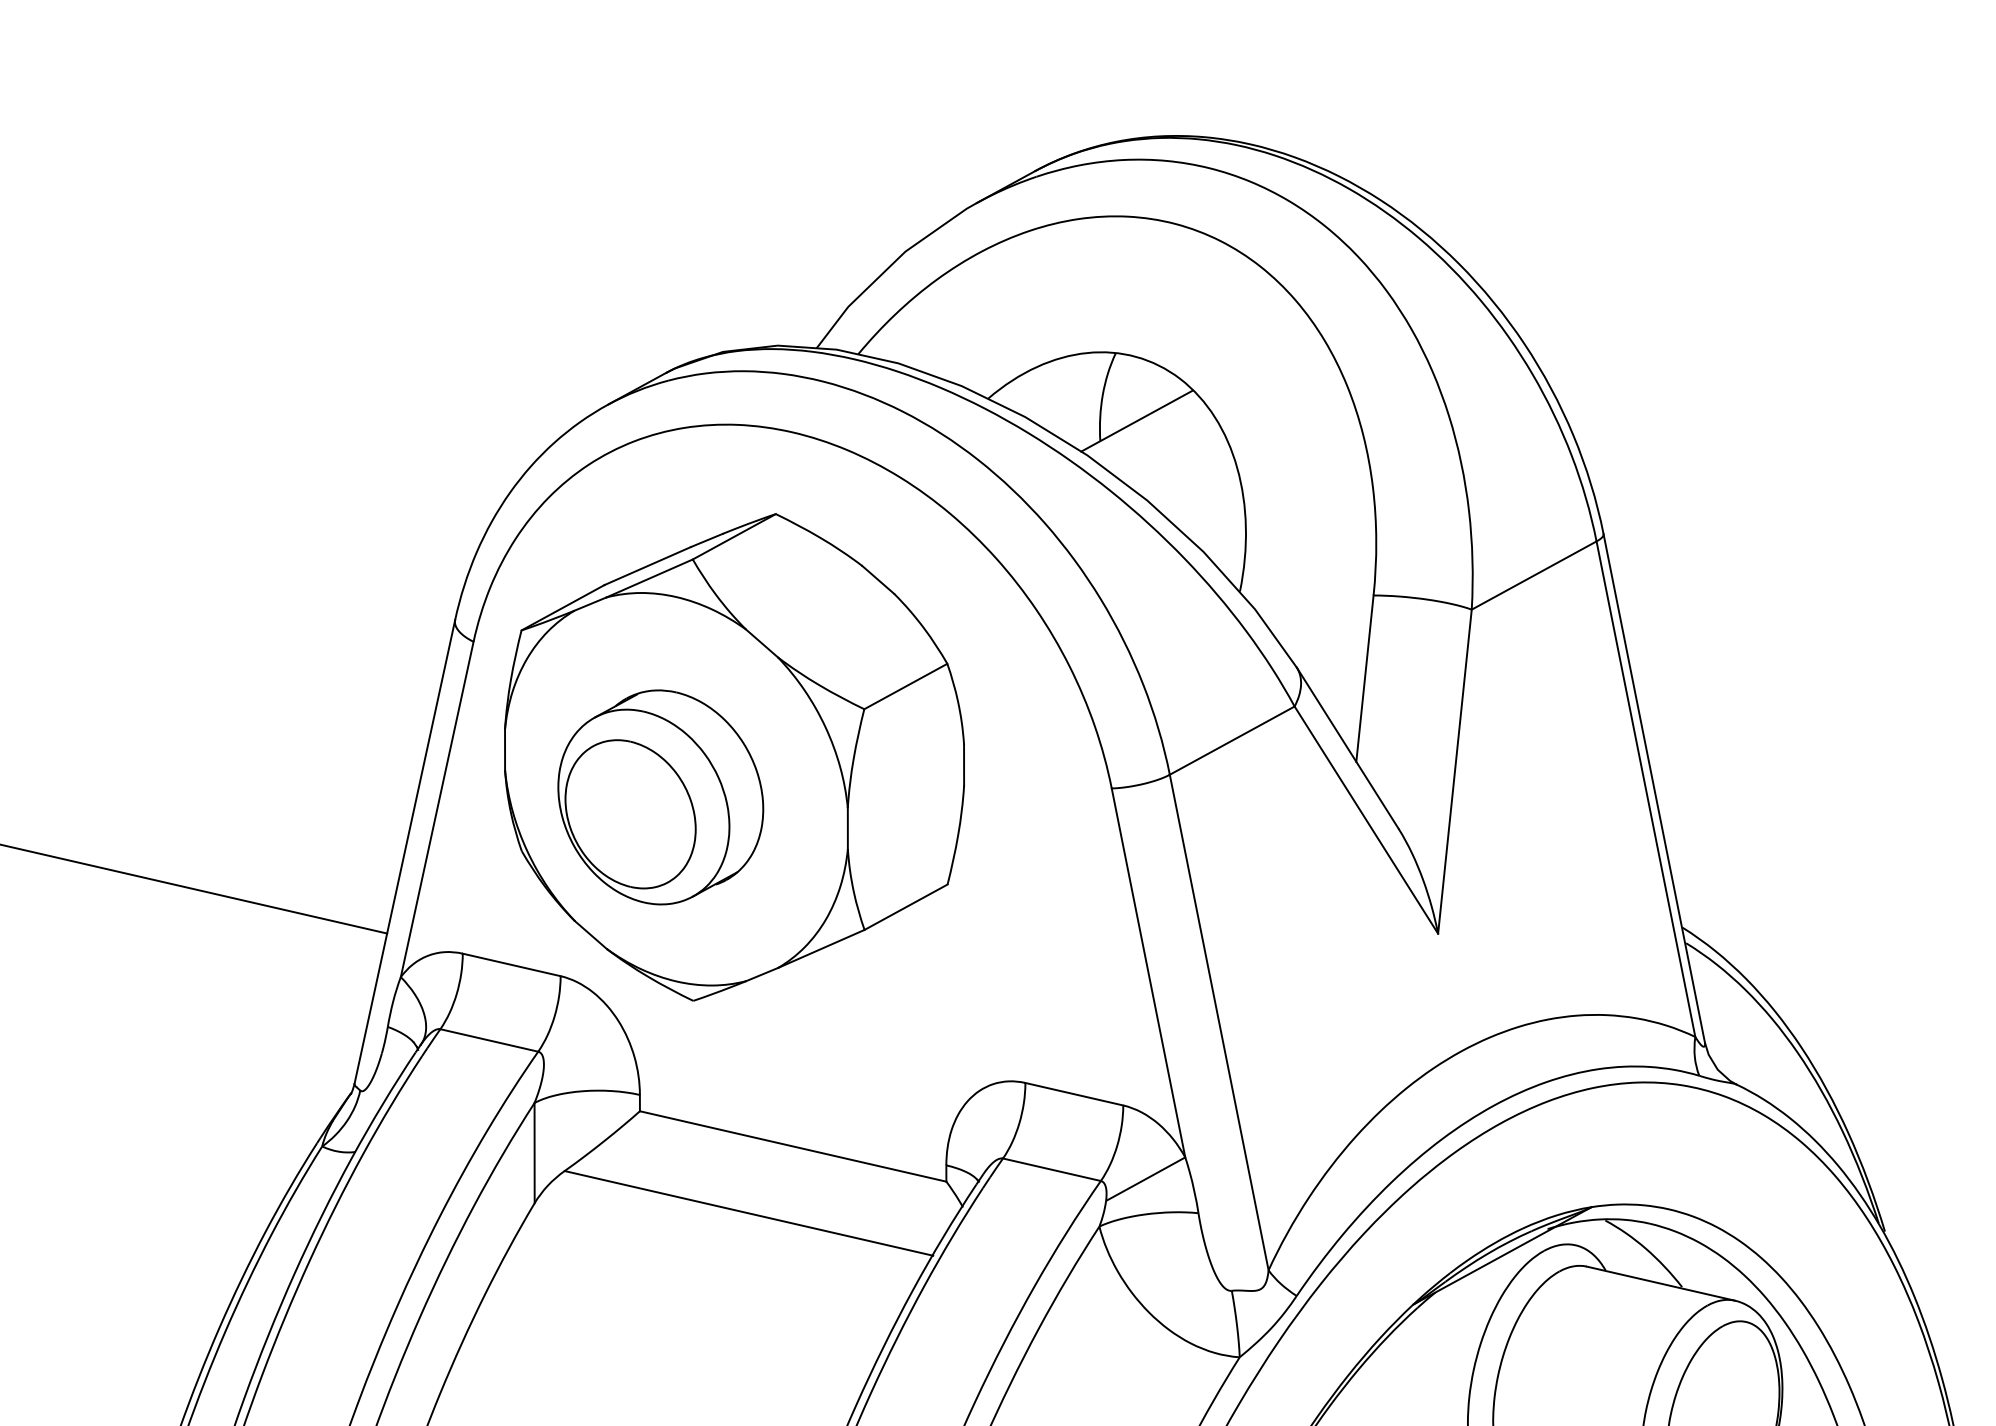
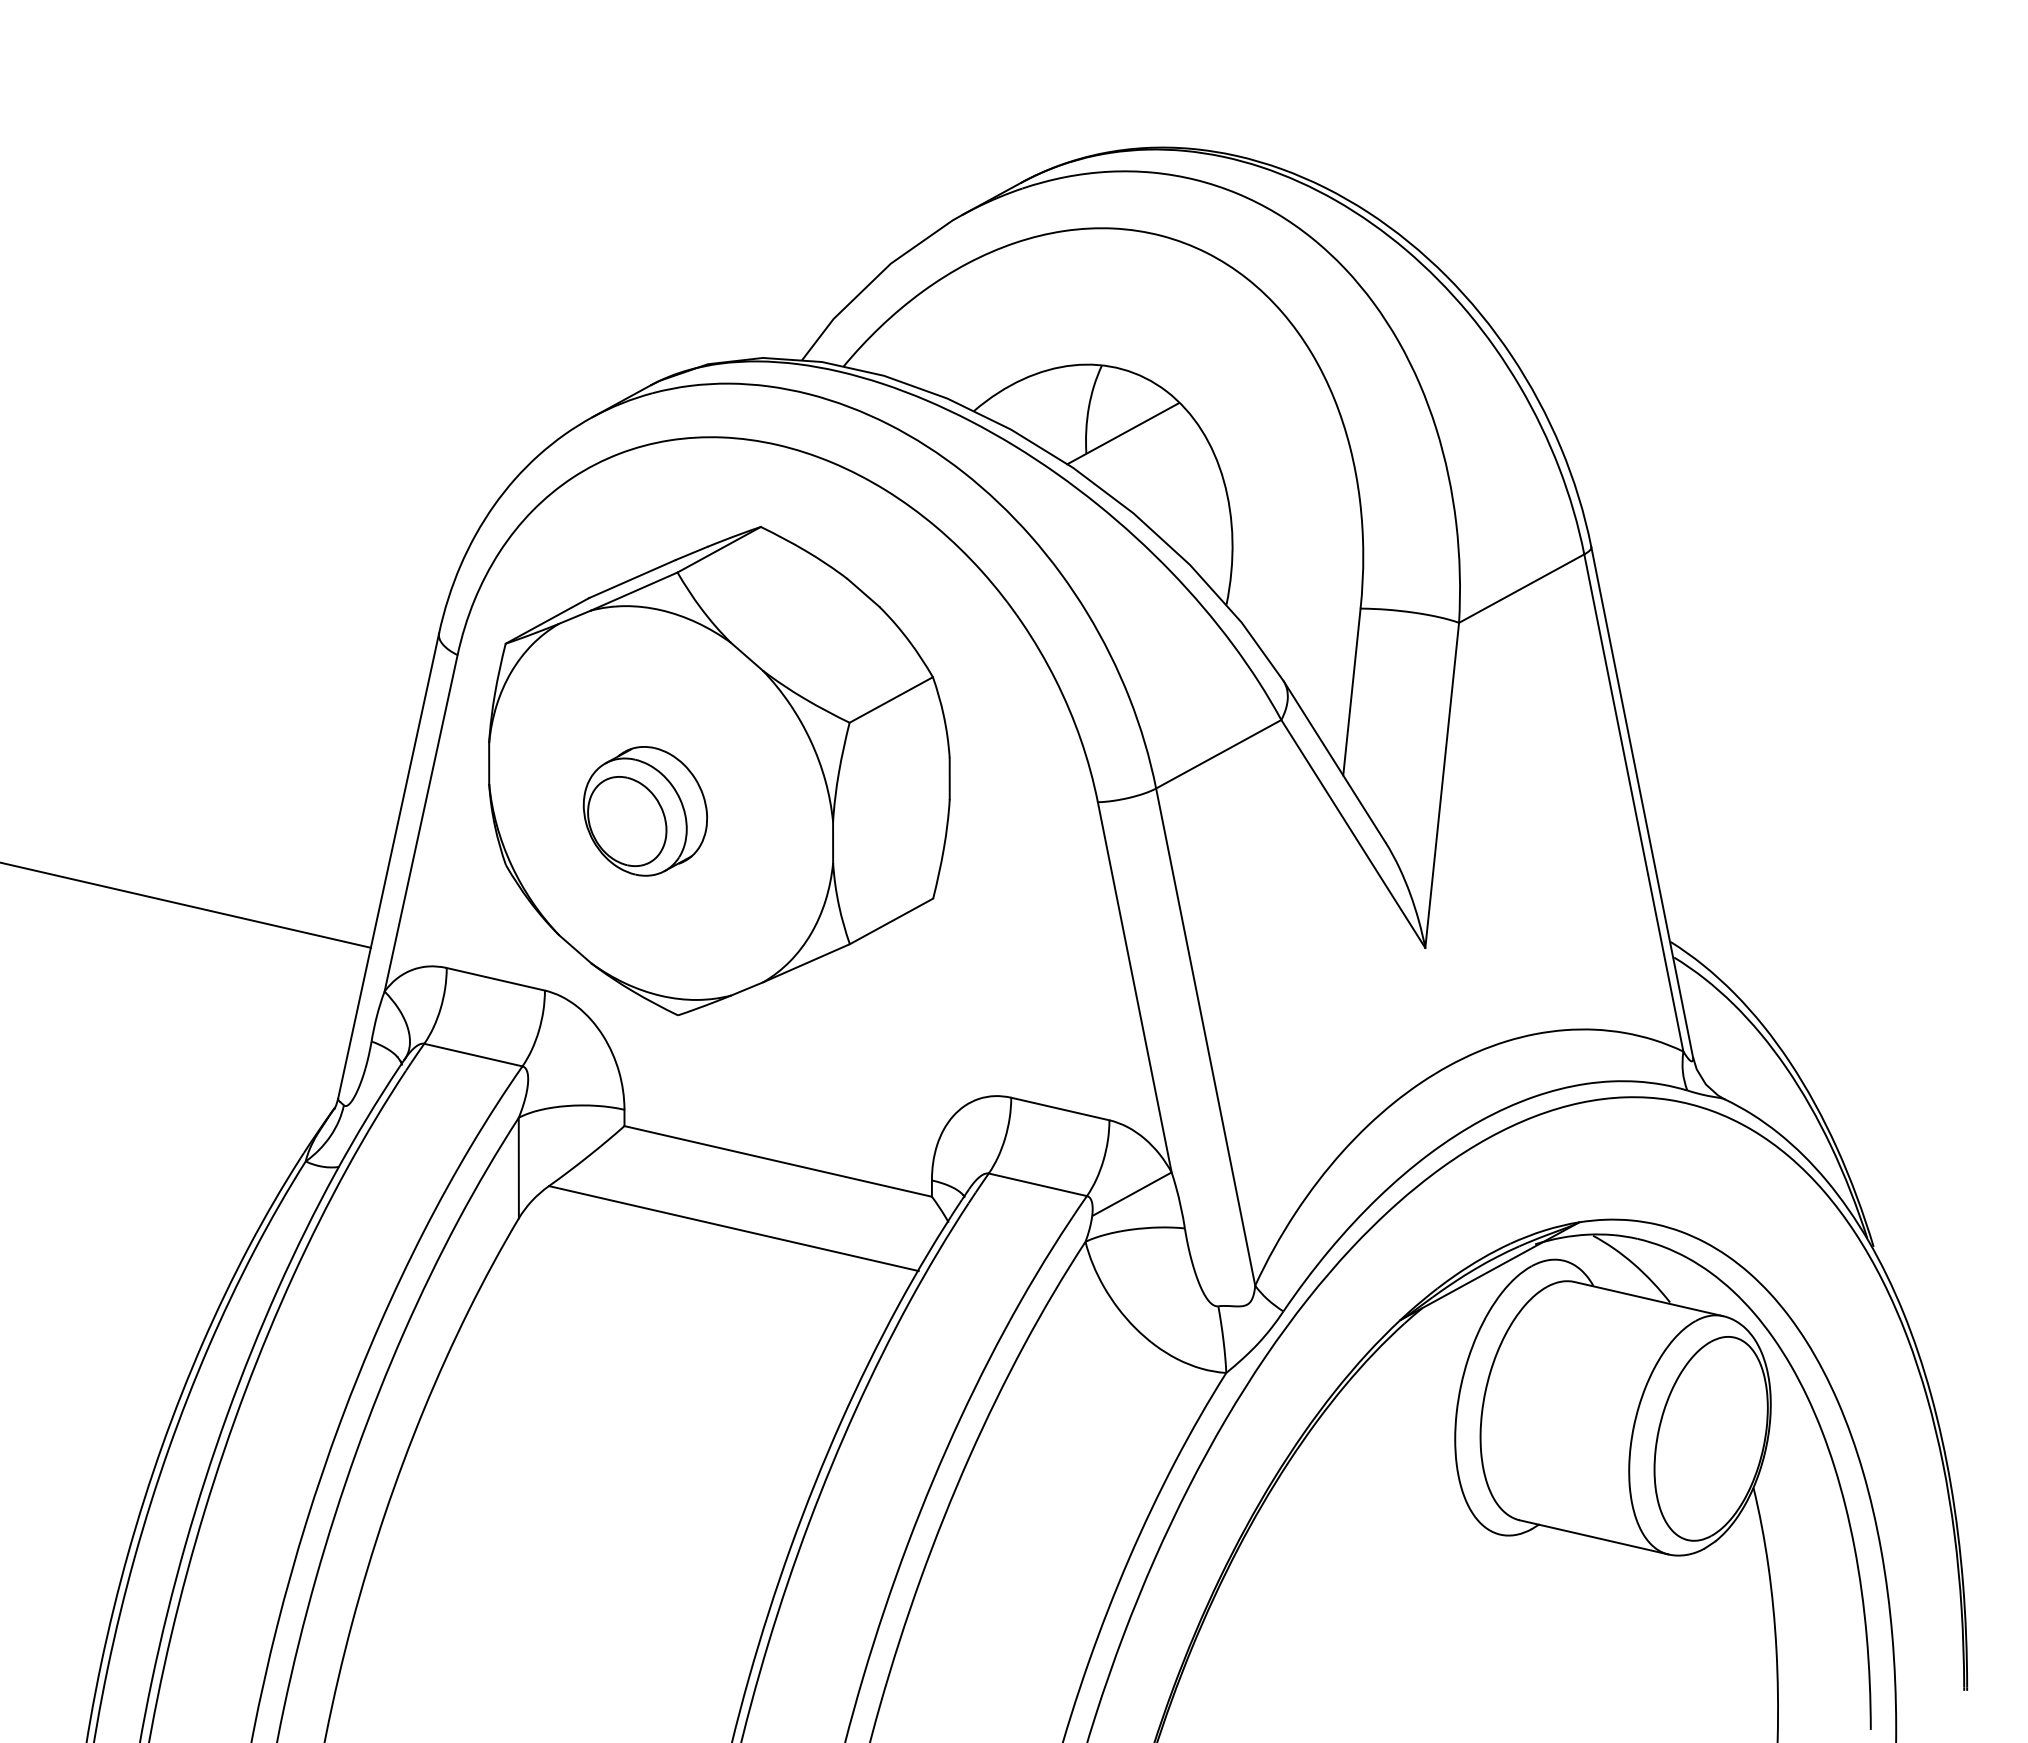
part: (660, 797) -> (645, 811), size x0.6

